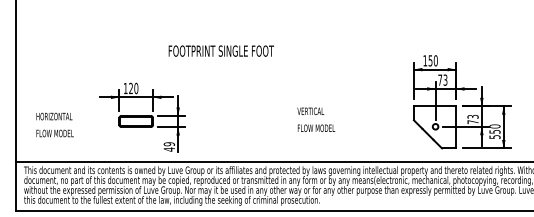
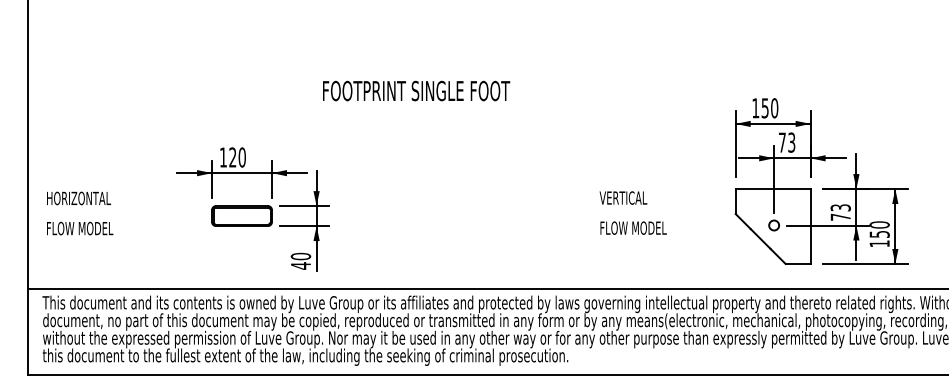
text: (220, 50) -> (414, 89), moved
text: (316, 119) -> (633, 212), moved
text: (54, 124) -> (79, 212), moved
text: (494, 137) -> (878, 244), 550 -> 150
text: (169, 144) -> (301, 256), 49 -> 40

